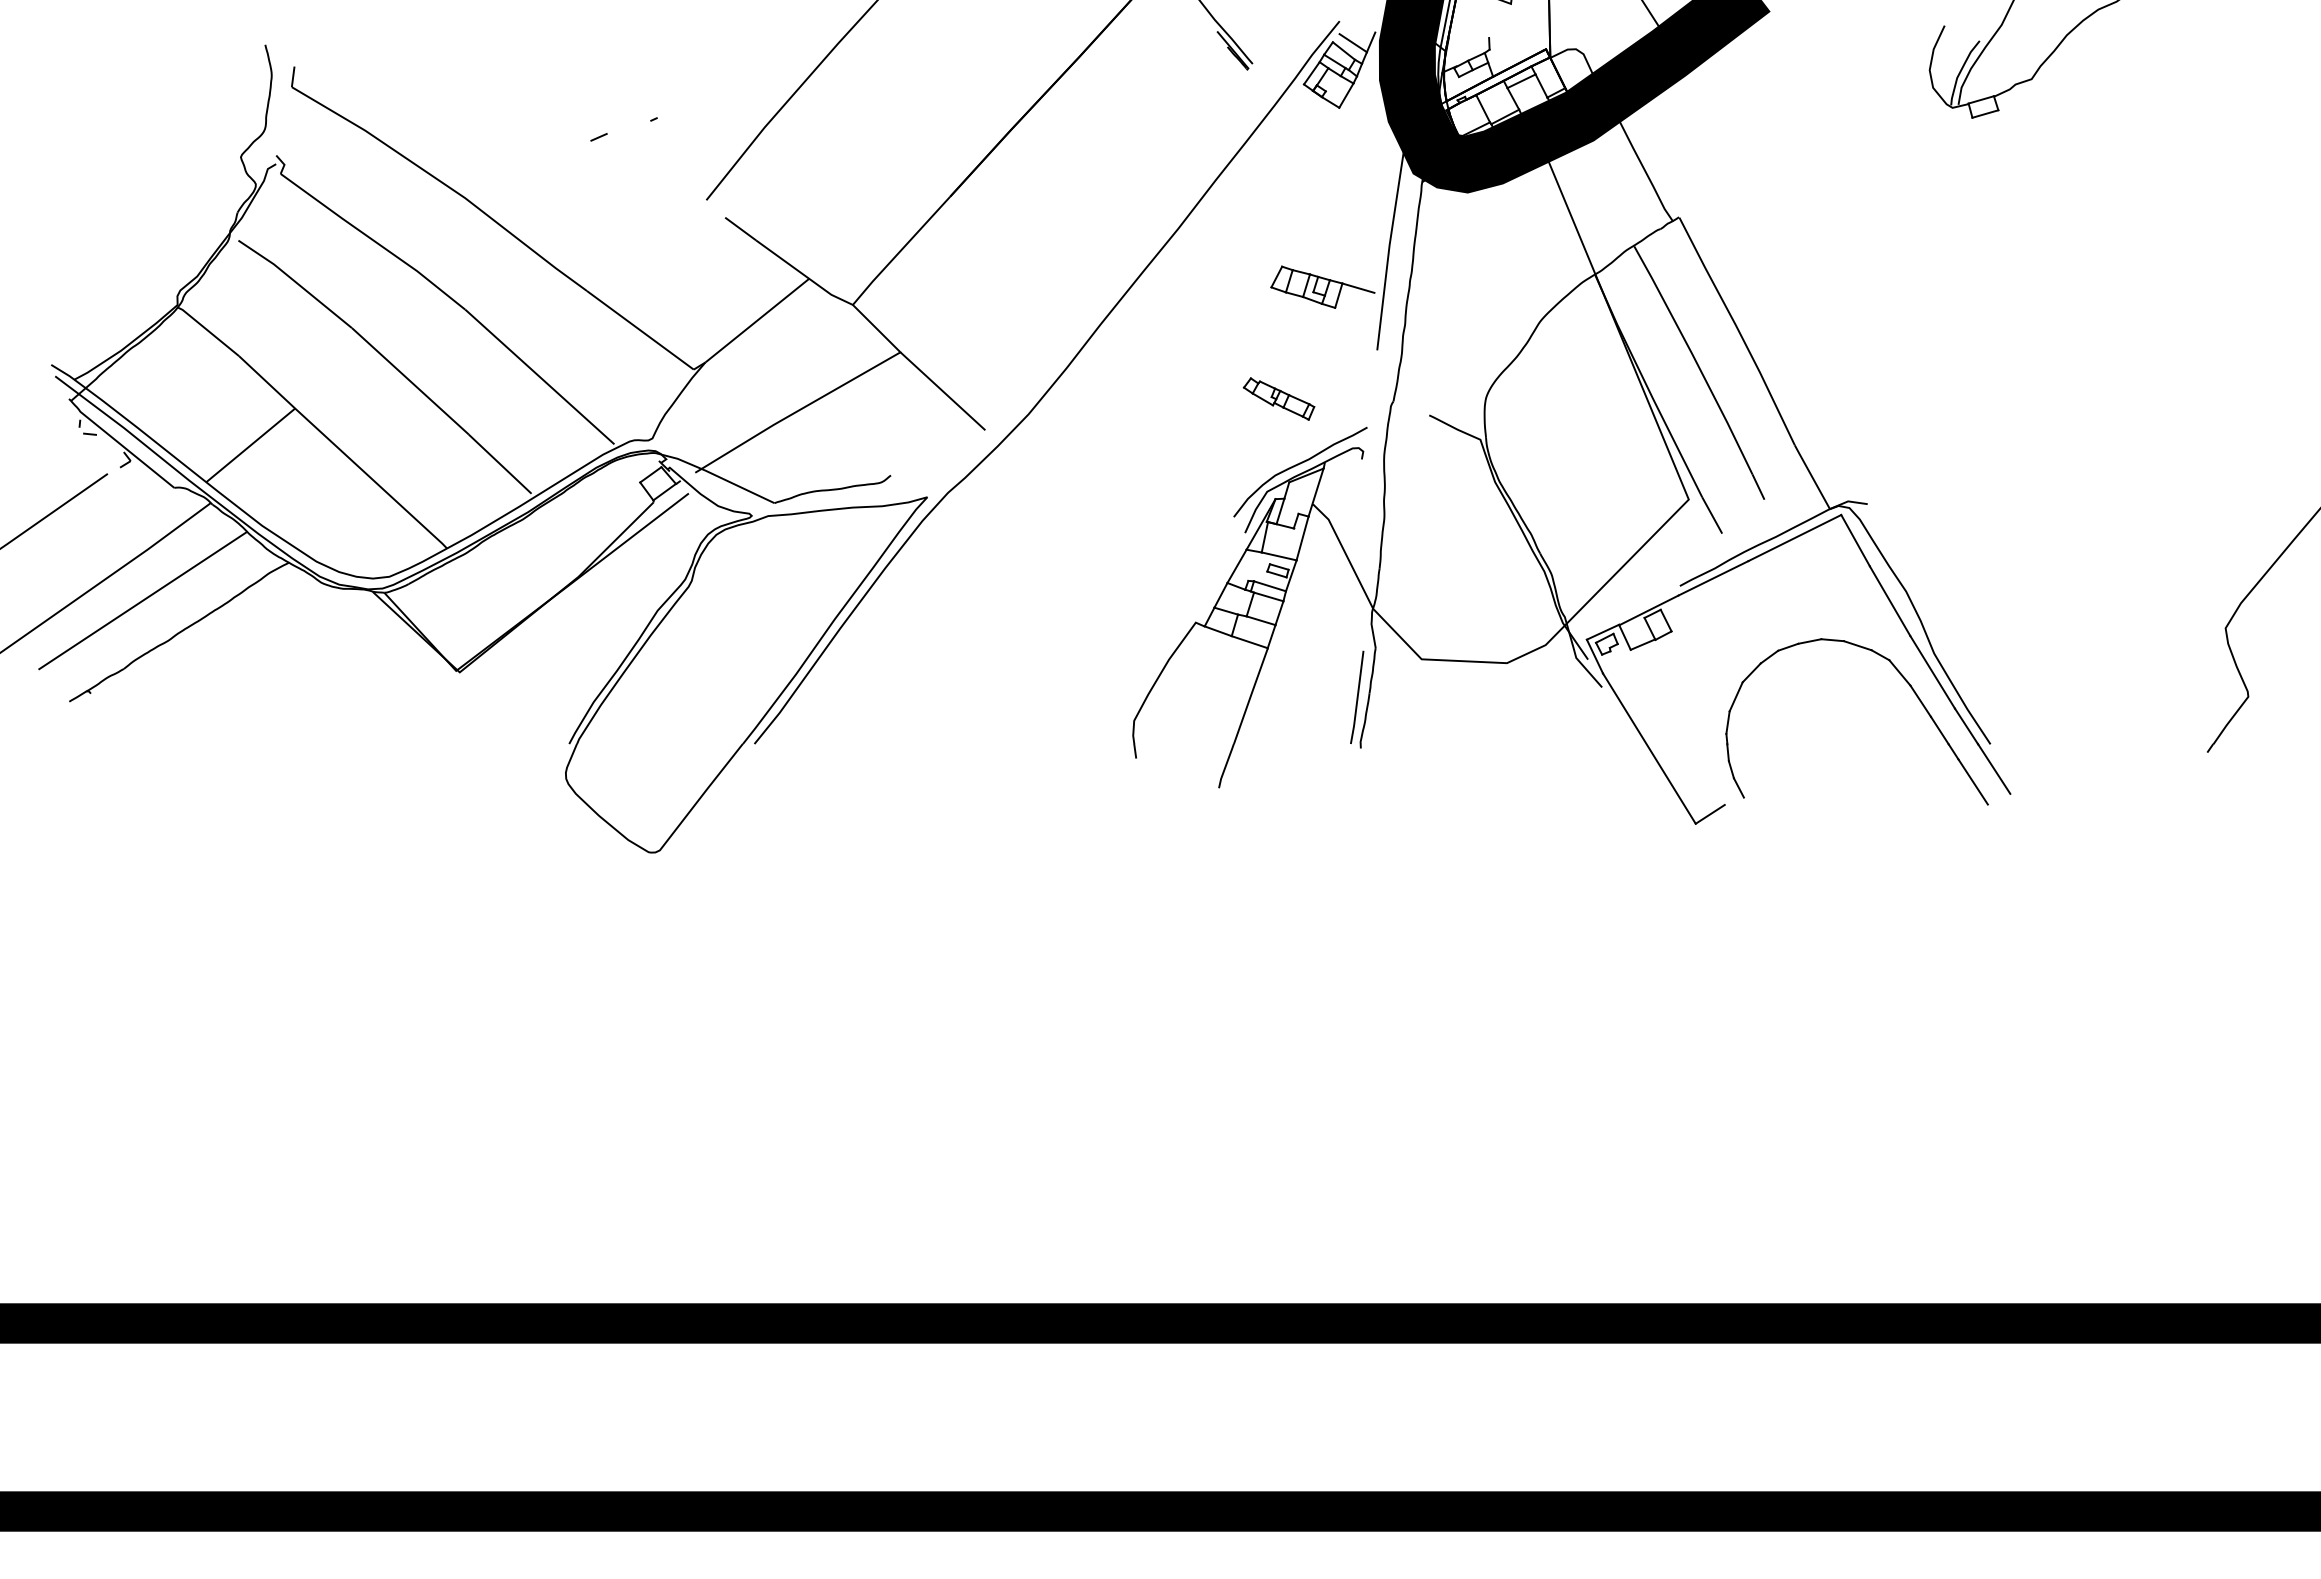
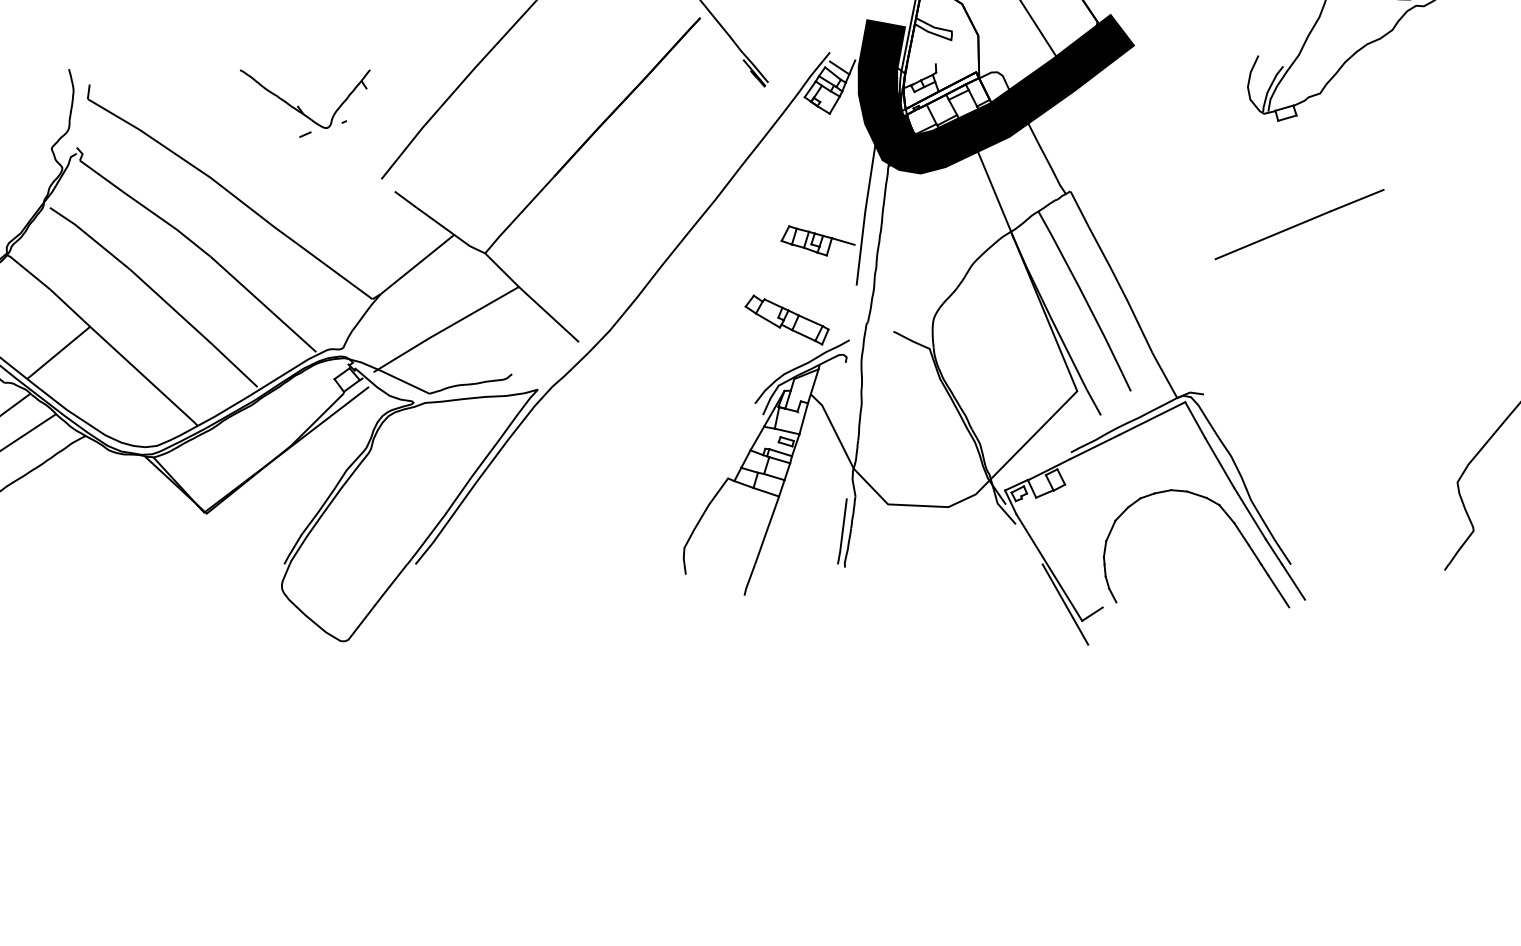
part: (588, 96) -> (297, 105), added
line: (2002, 263) -> (1299, 224), added
part: (1278, 398) -> (786, 319), size x1.67
line: (1671, 800) -> (1065, 604), added

